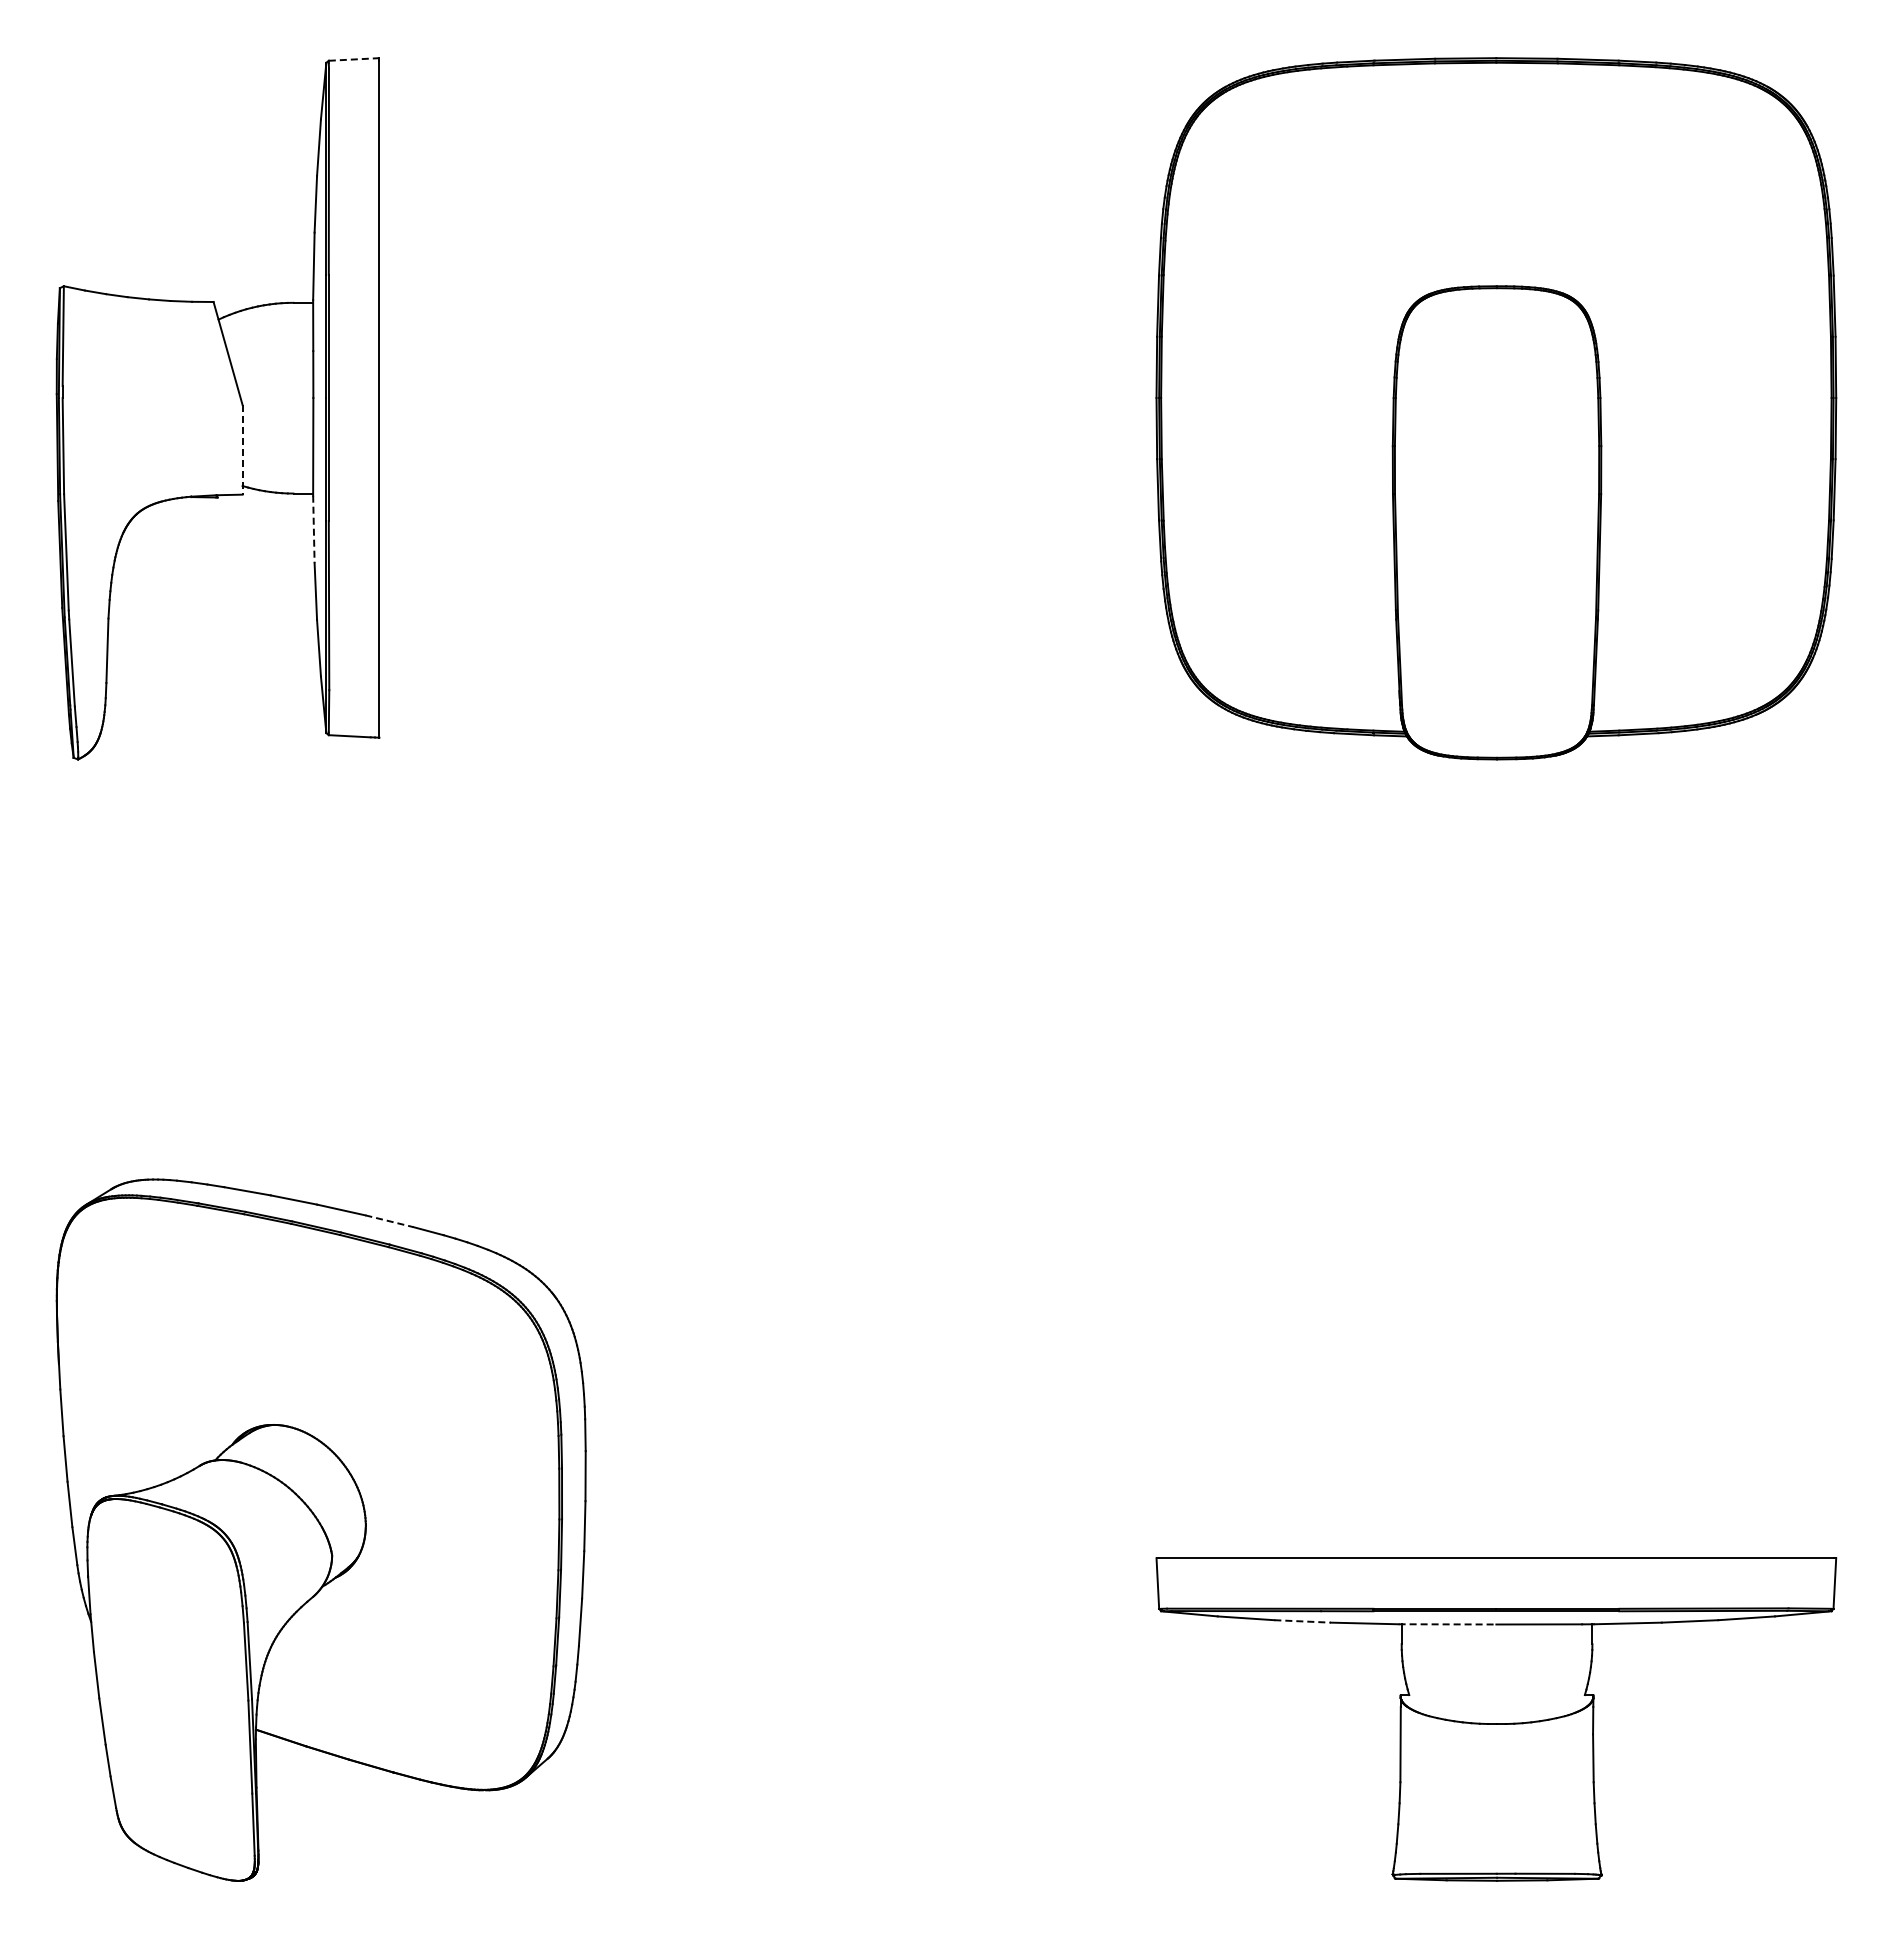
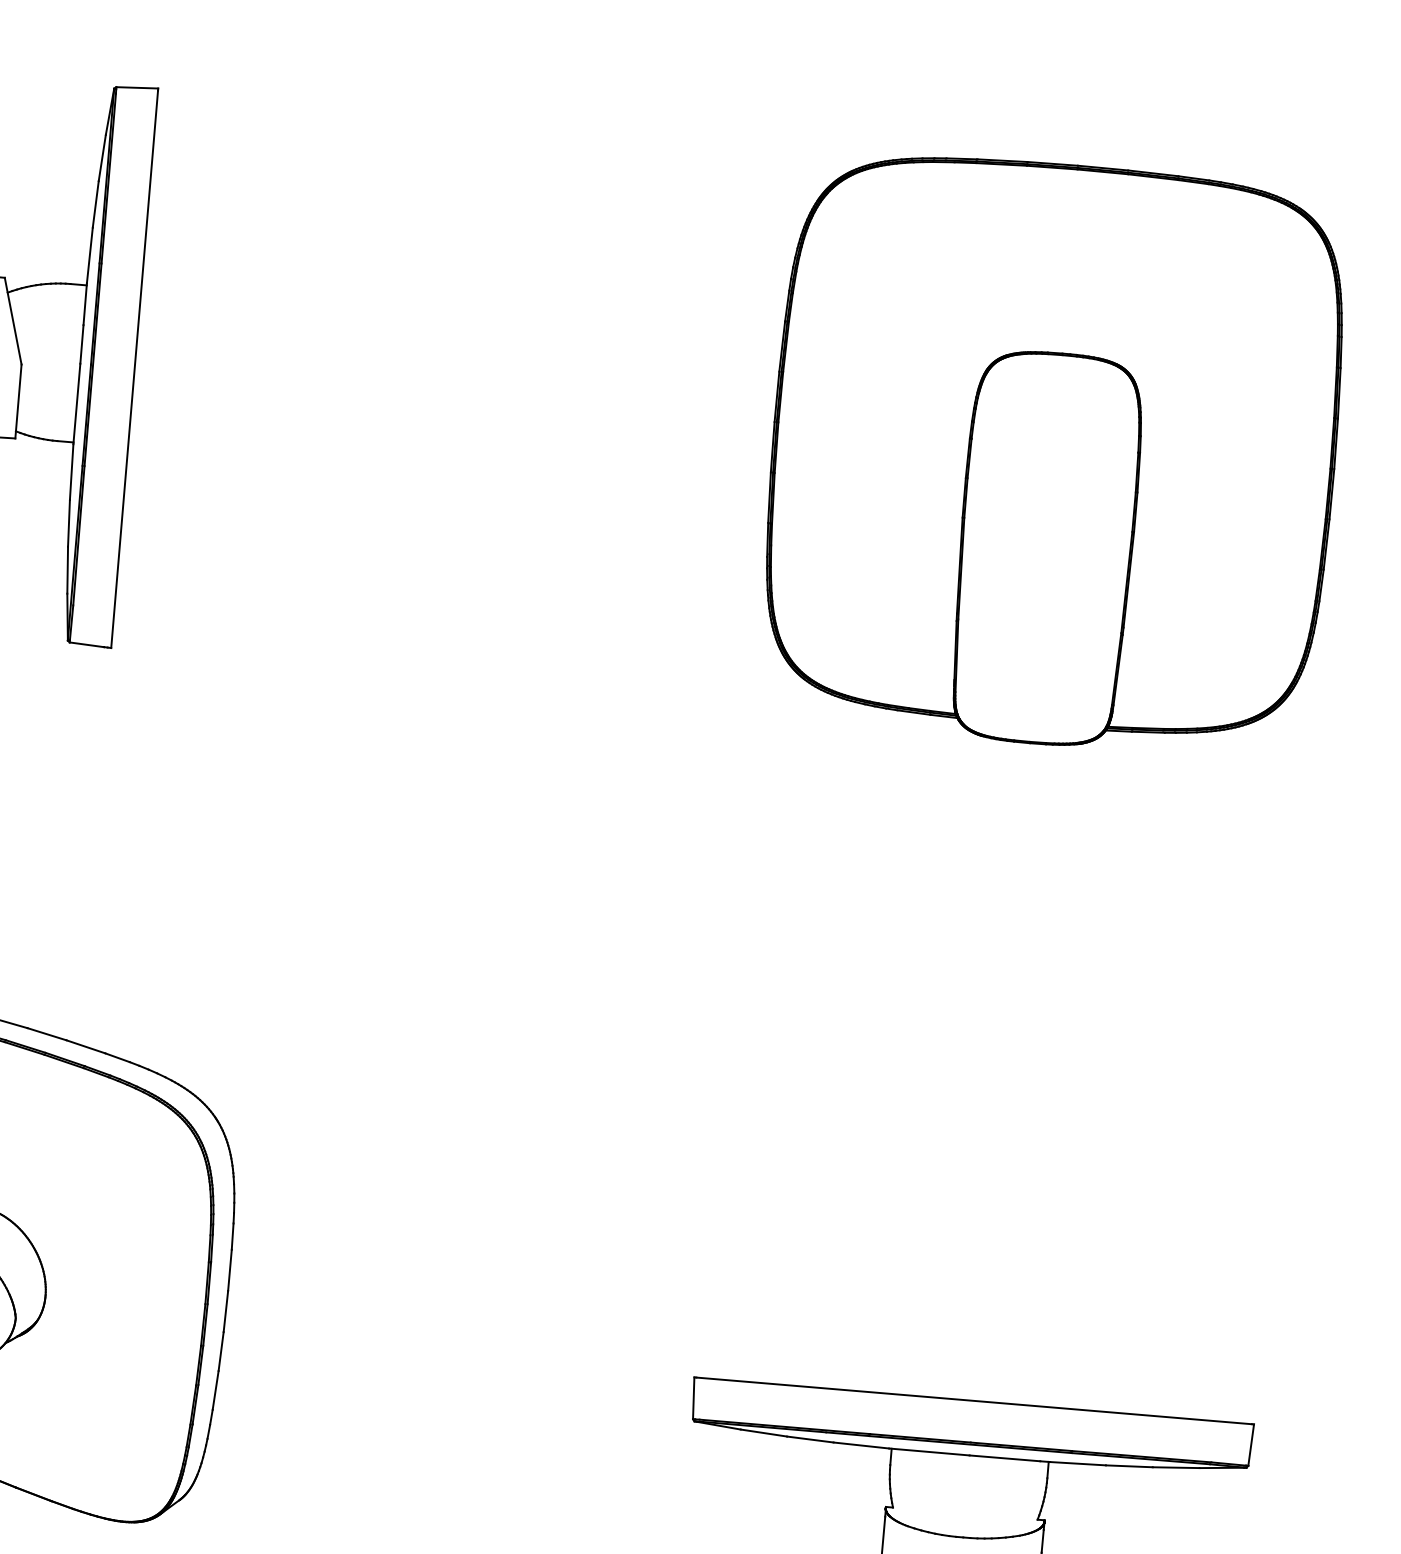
line: (354, 59) -> (137, 87), dashed -> solid
line: (242, 449) -> (18, 401), dashed -> solid
line: (313, 529) -> (71, 472), dashed -> solid
line: (389, 1221) -> (86, 1047), dashed -> solid
line: (1303, 1621) -> (811, 1439), dashed -> solid
line: (1447, 1624) -> (929, 1452), dashed -> solid

